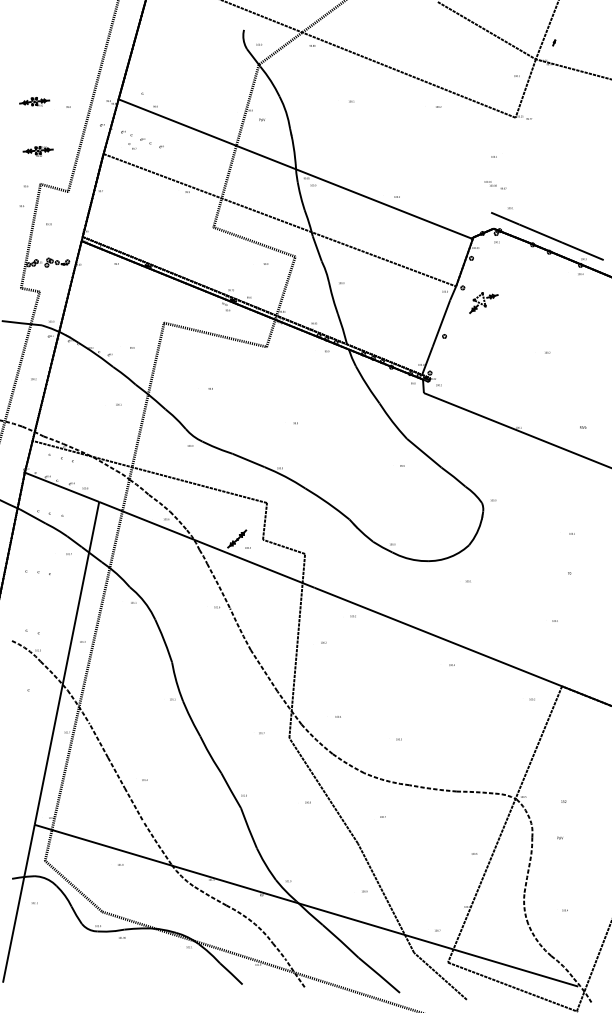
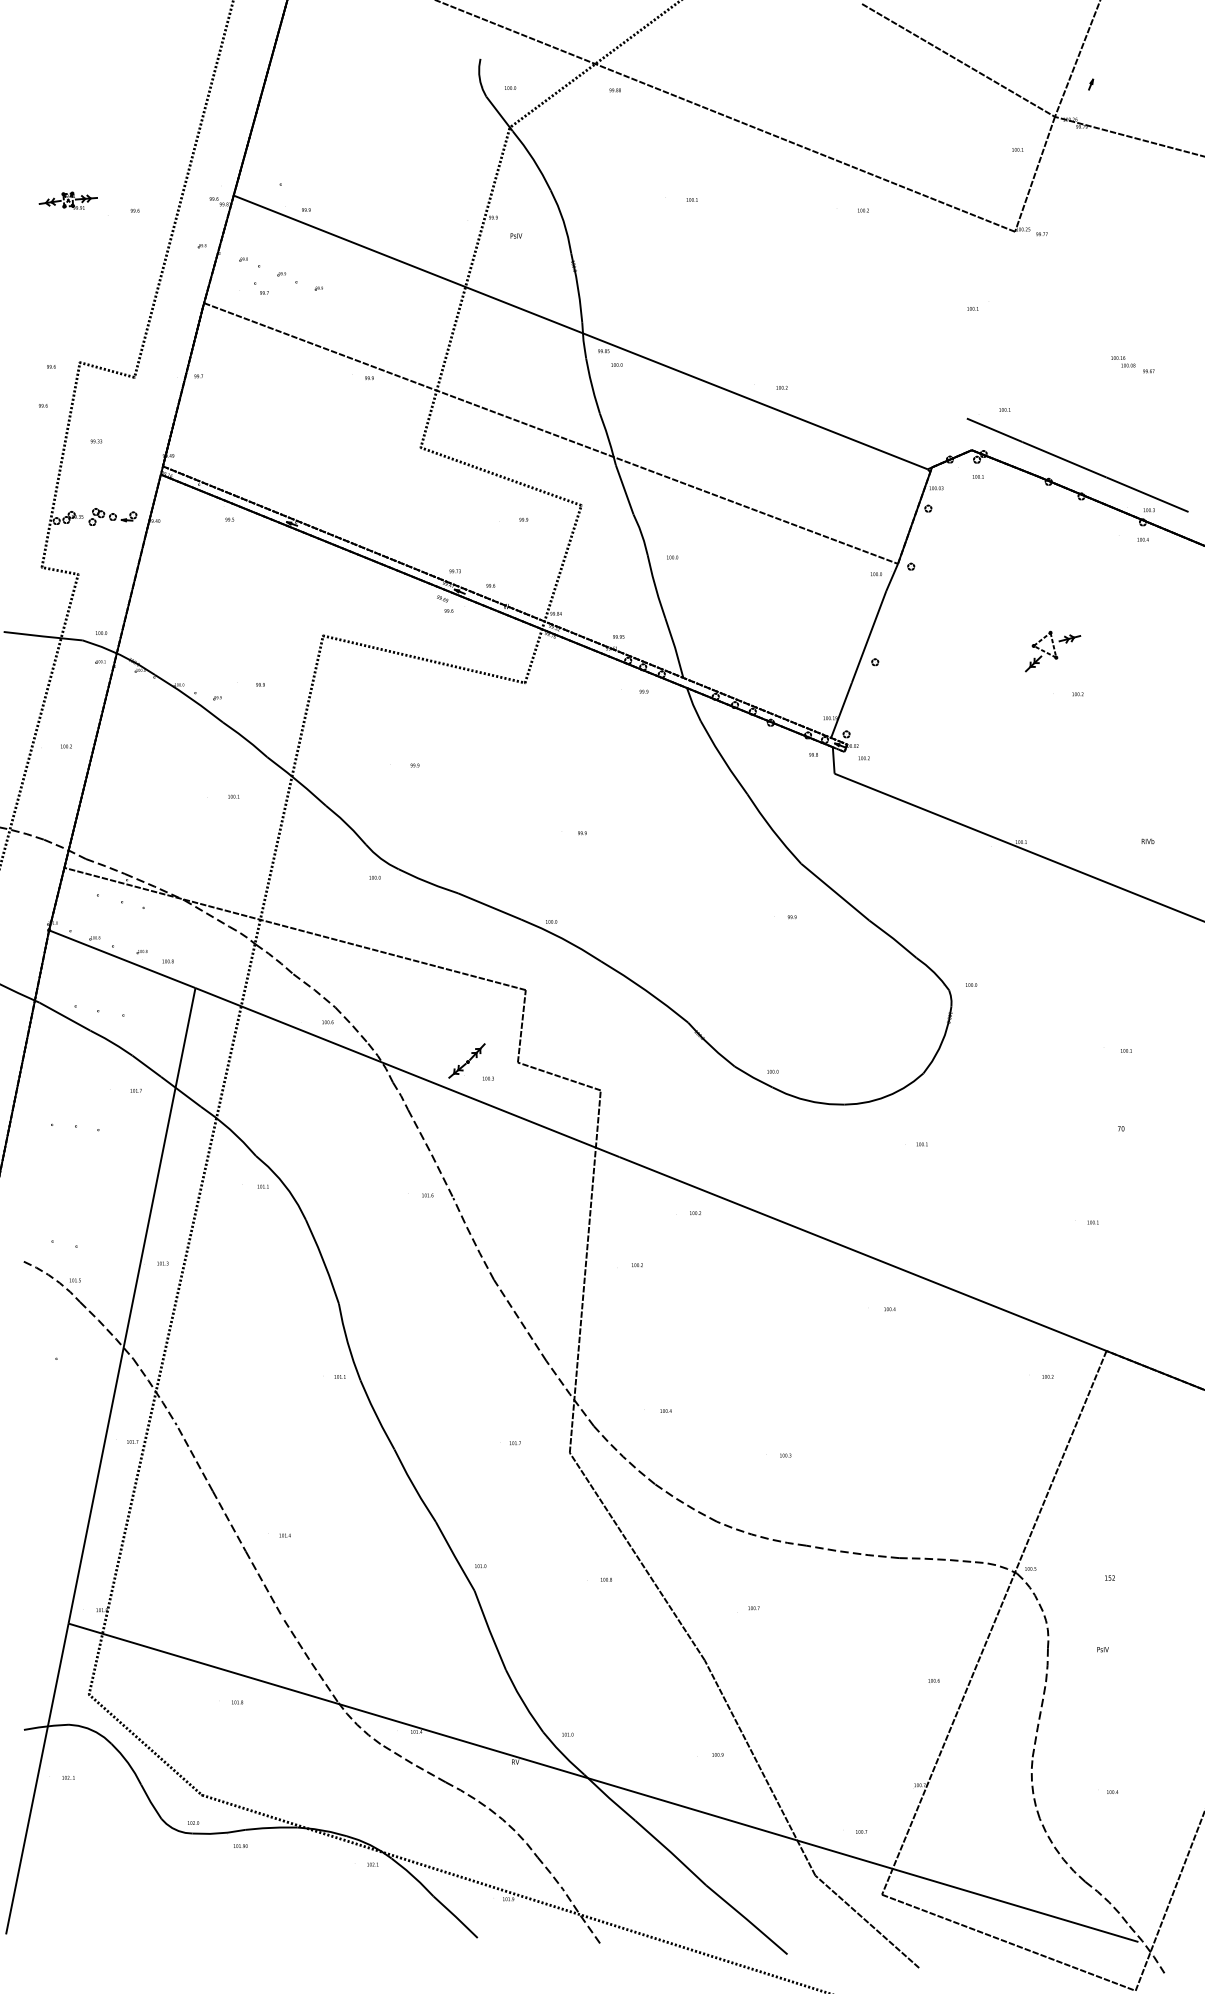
part: (37, 151) -> (73, 298), removed
text: (495, 185) -> (1132, 365), moved
part: (483, 302) -> (1052, 650), moved

